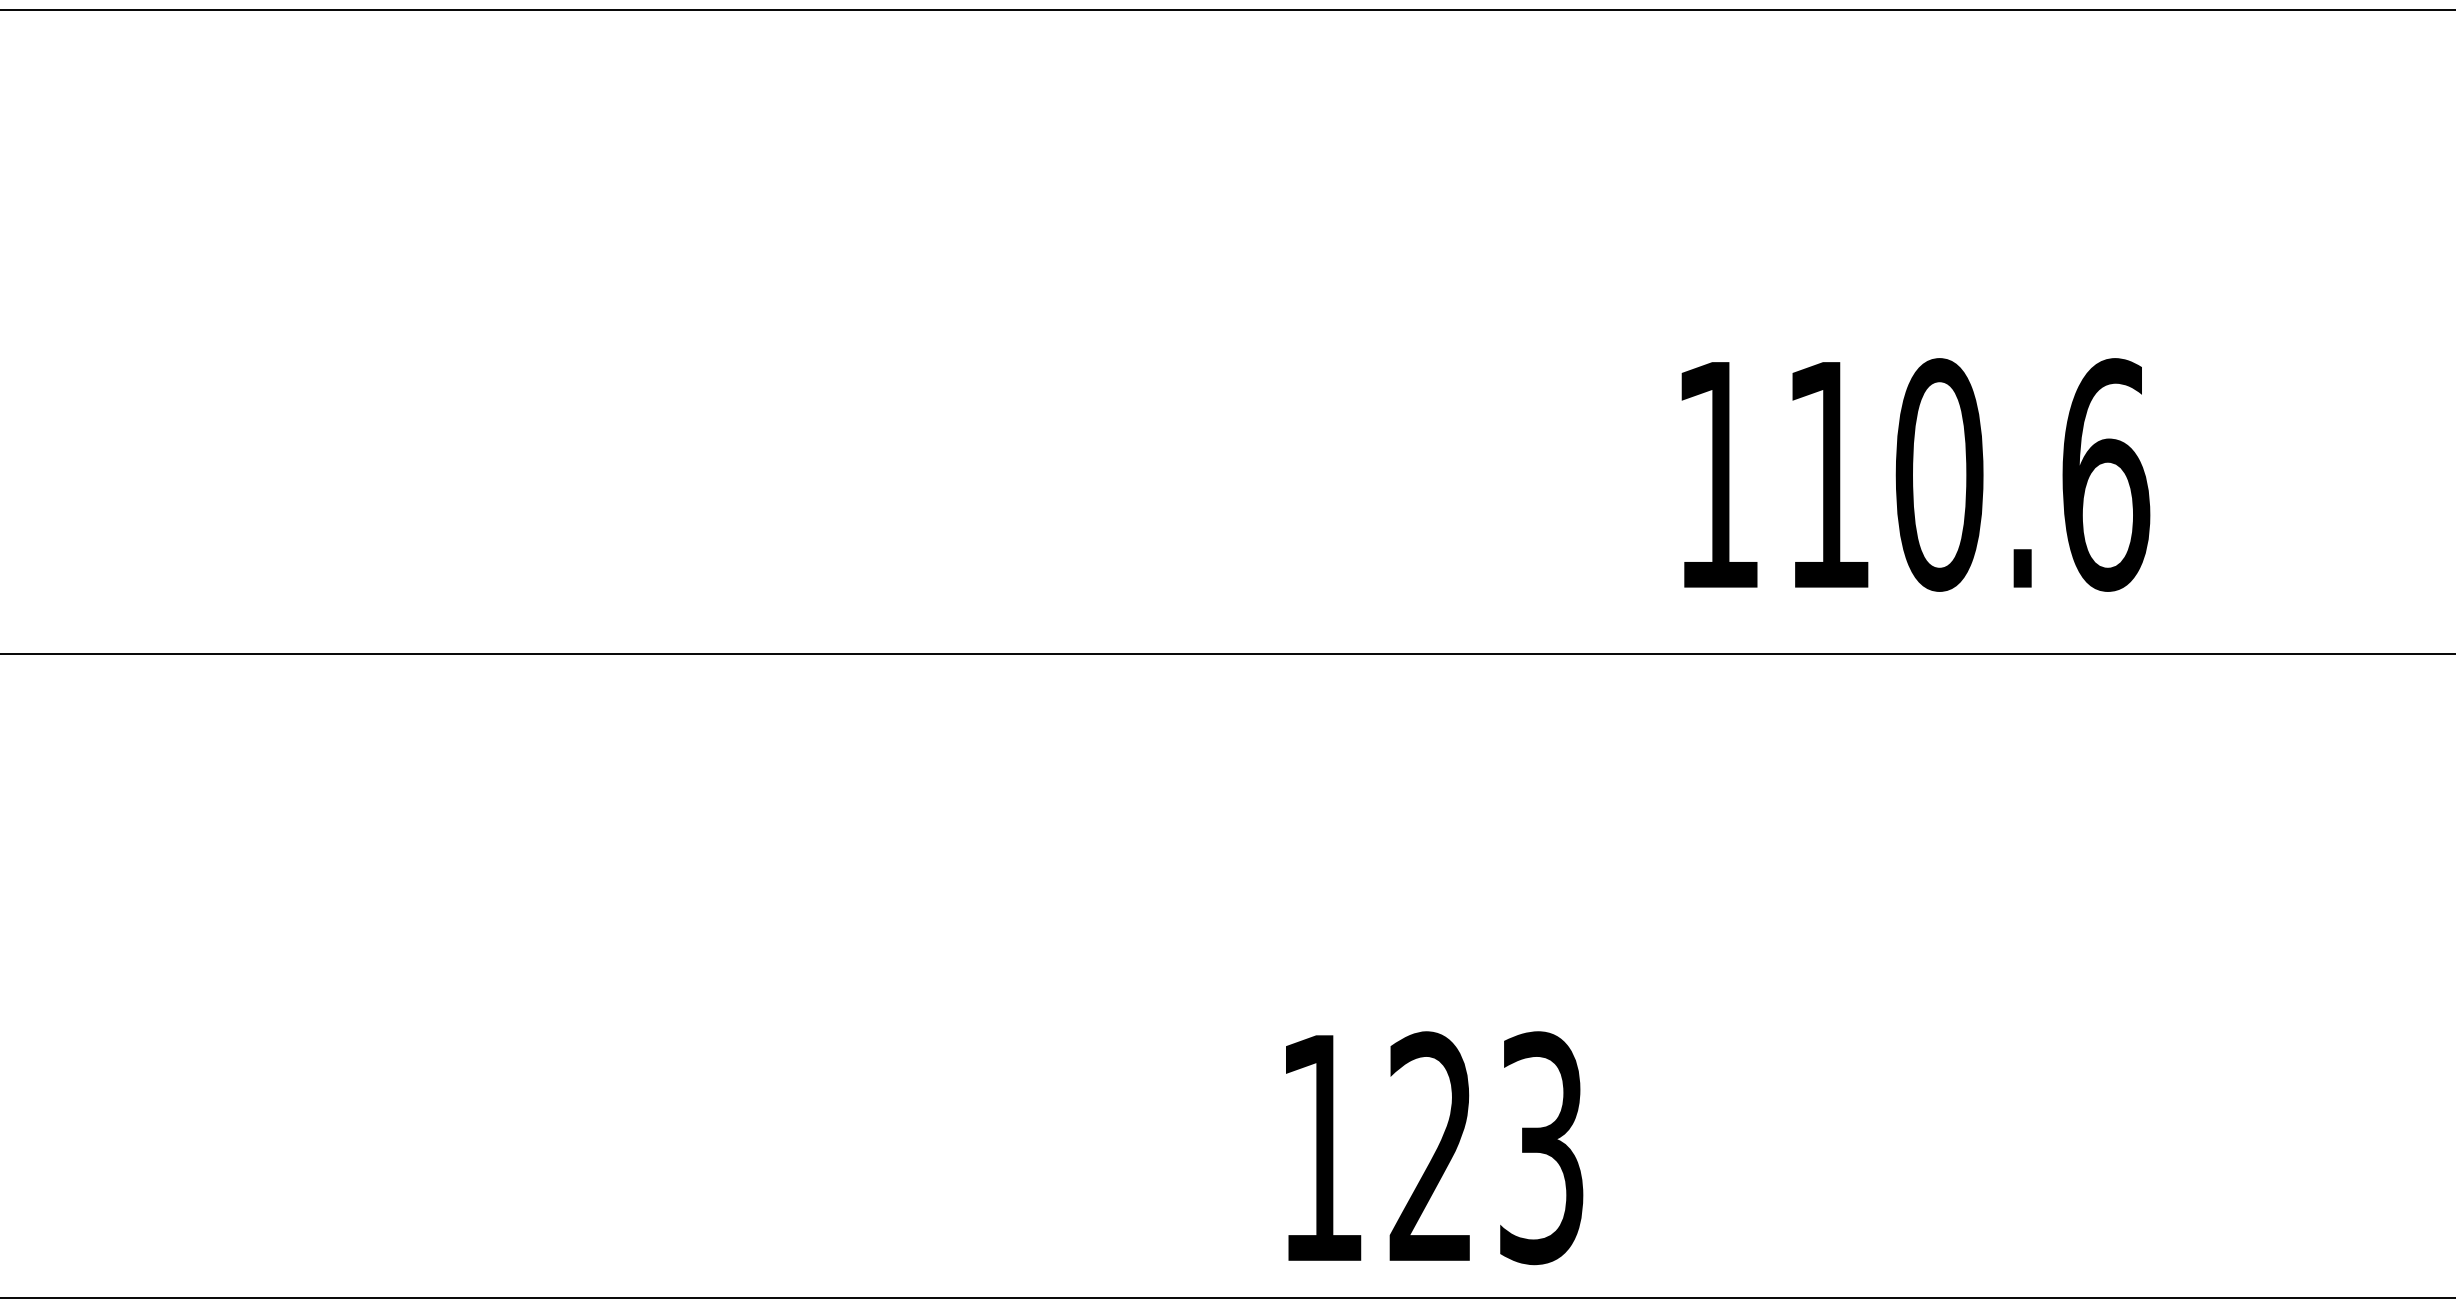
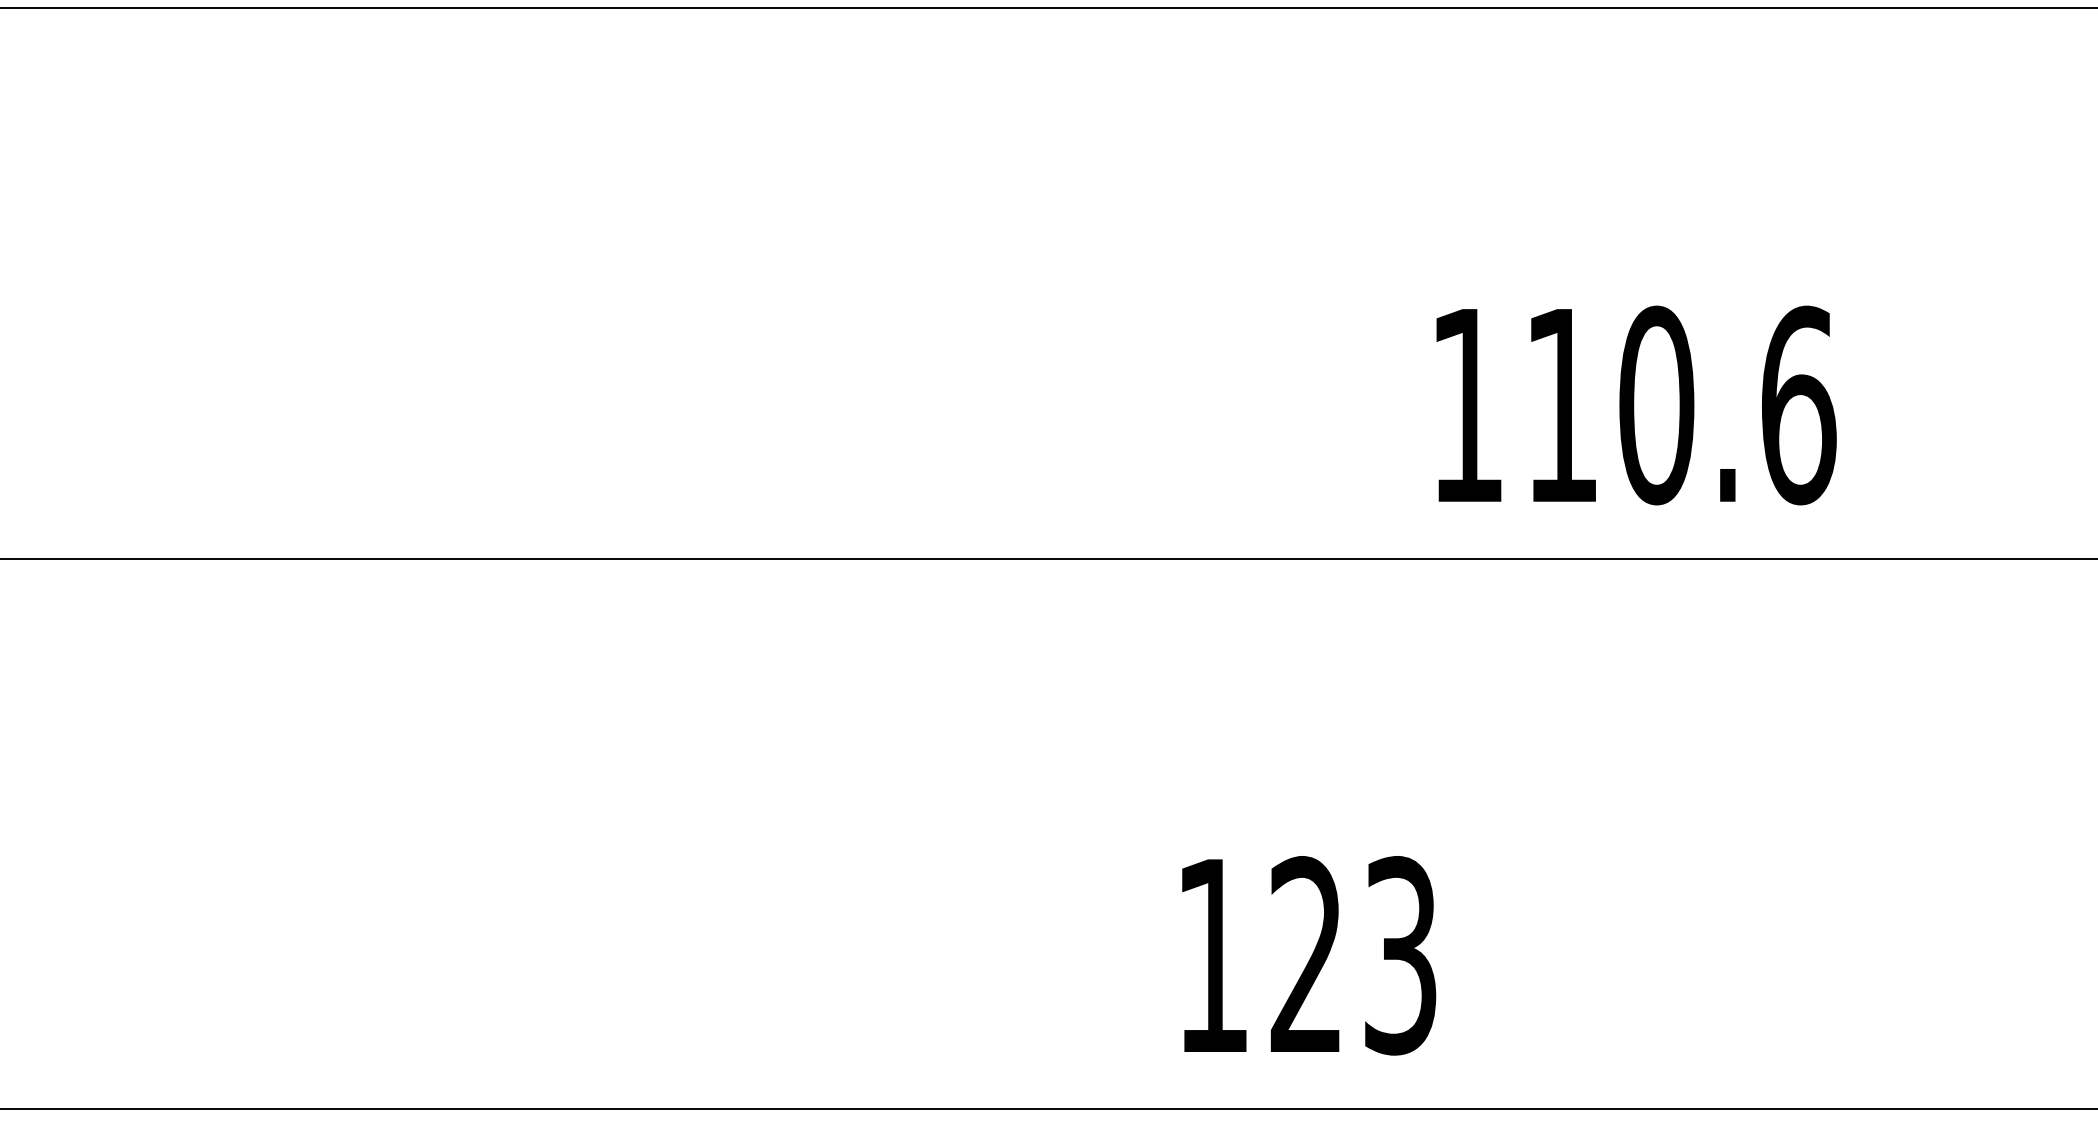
text: (1434, 1148) -> (1309, 956), moved

